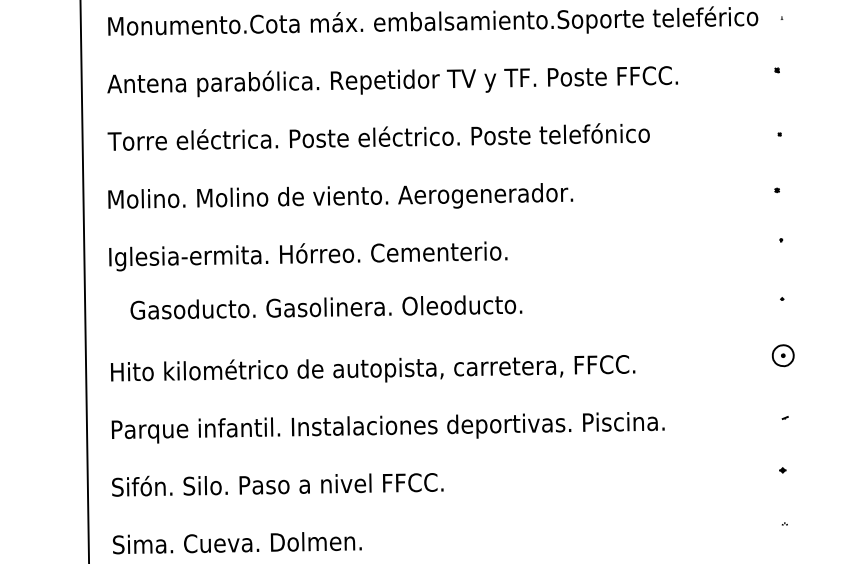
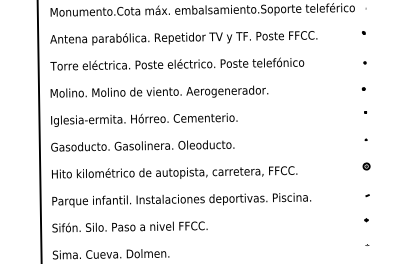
text: (325, 306) -> (142, 145), moved
part: (782, 355) -> (366, 166), size x0.62

